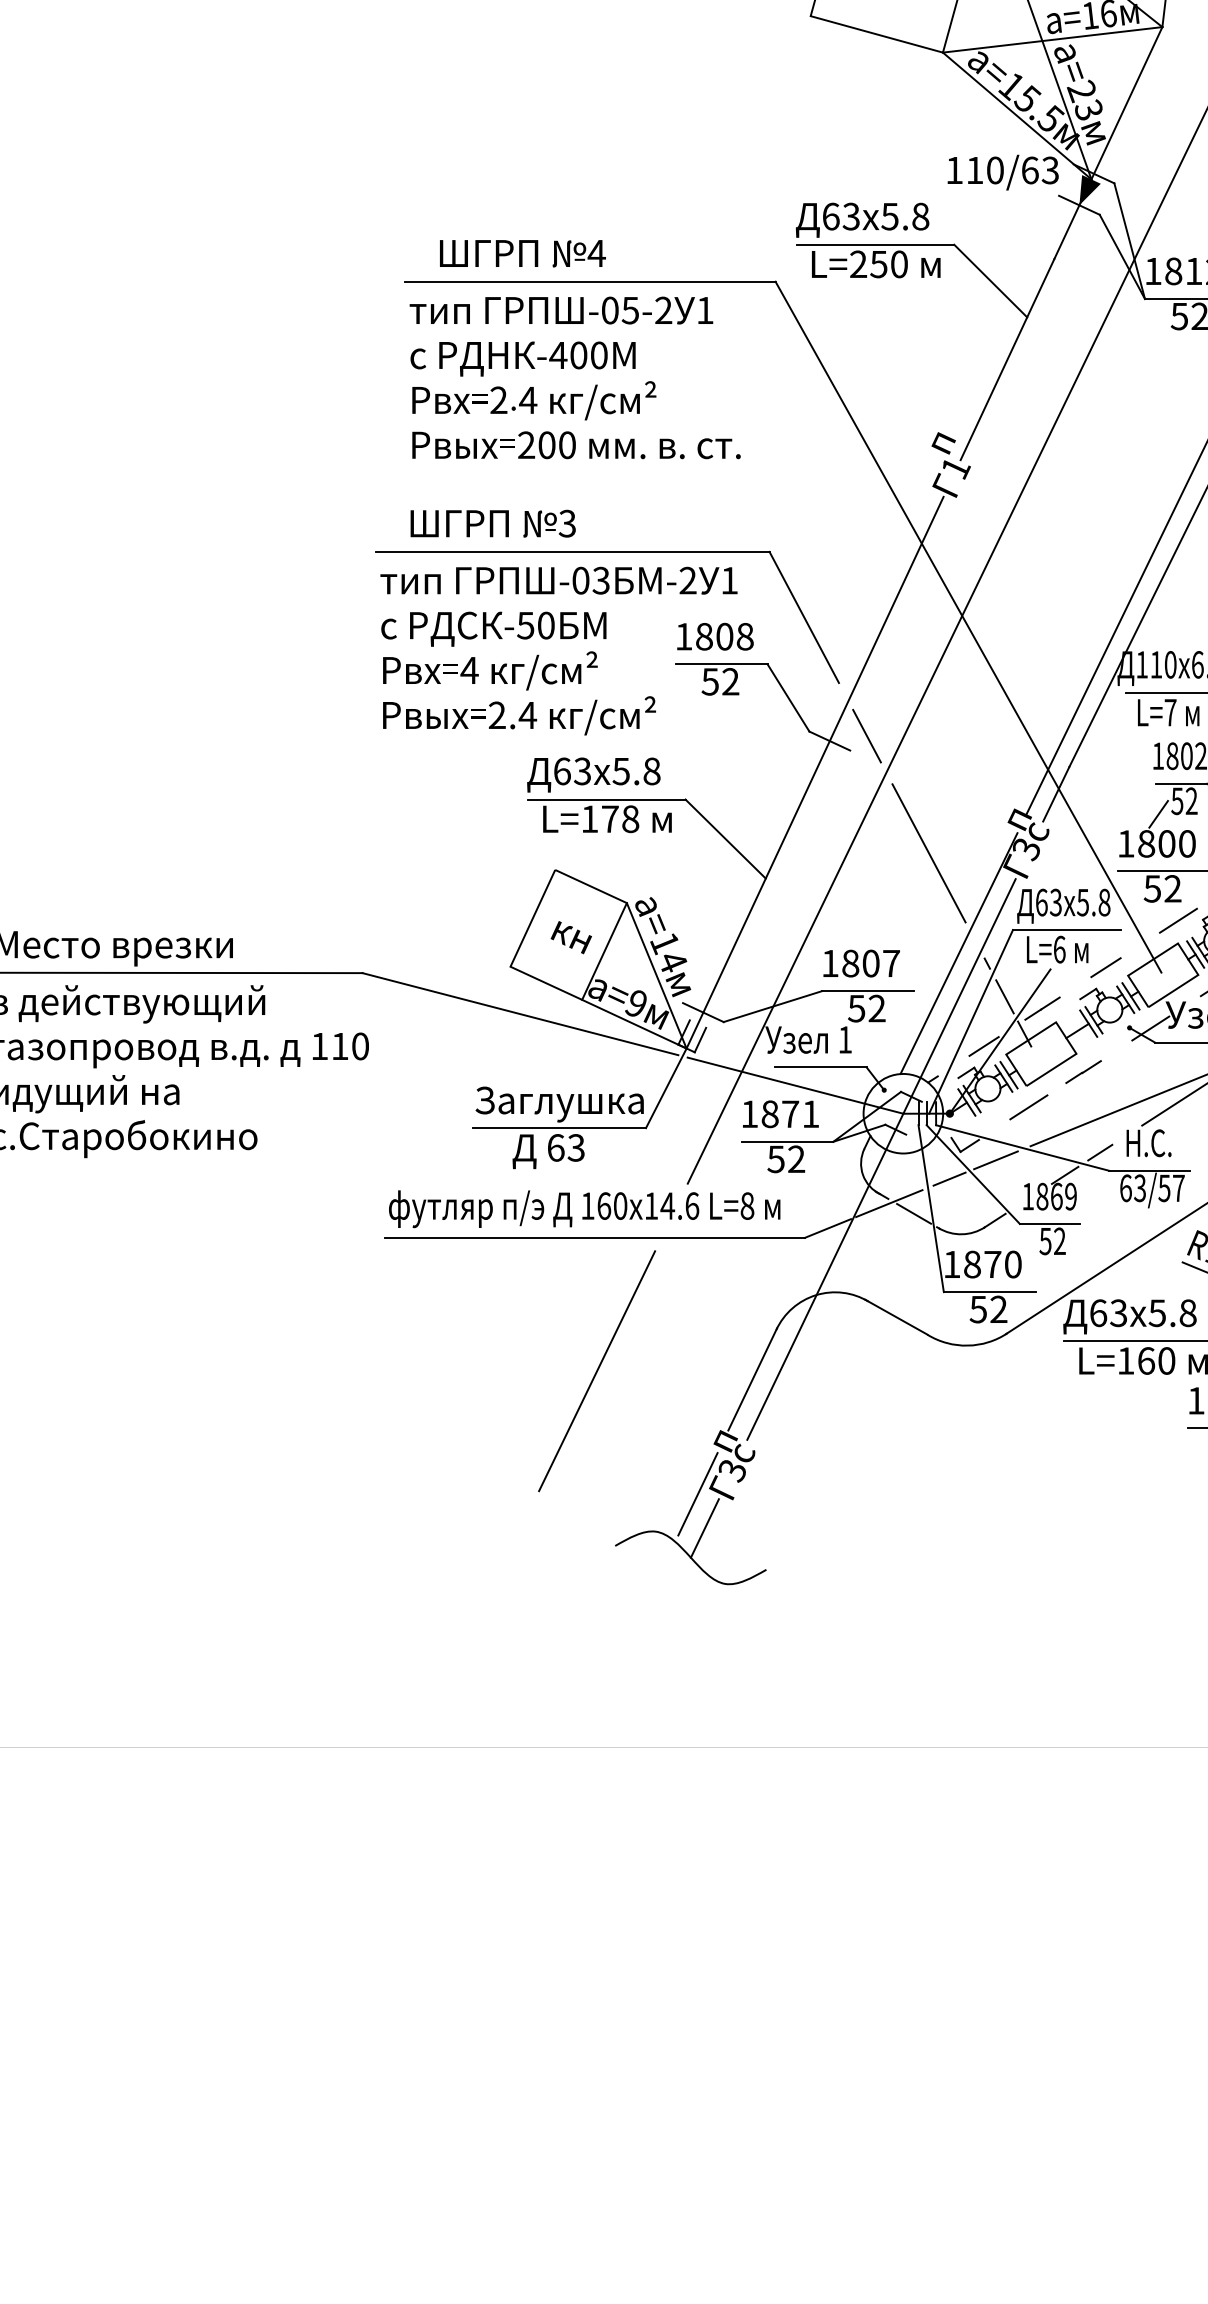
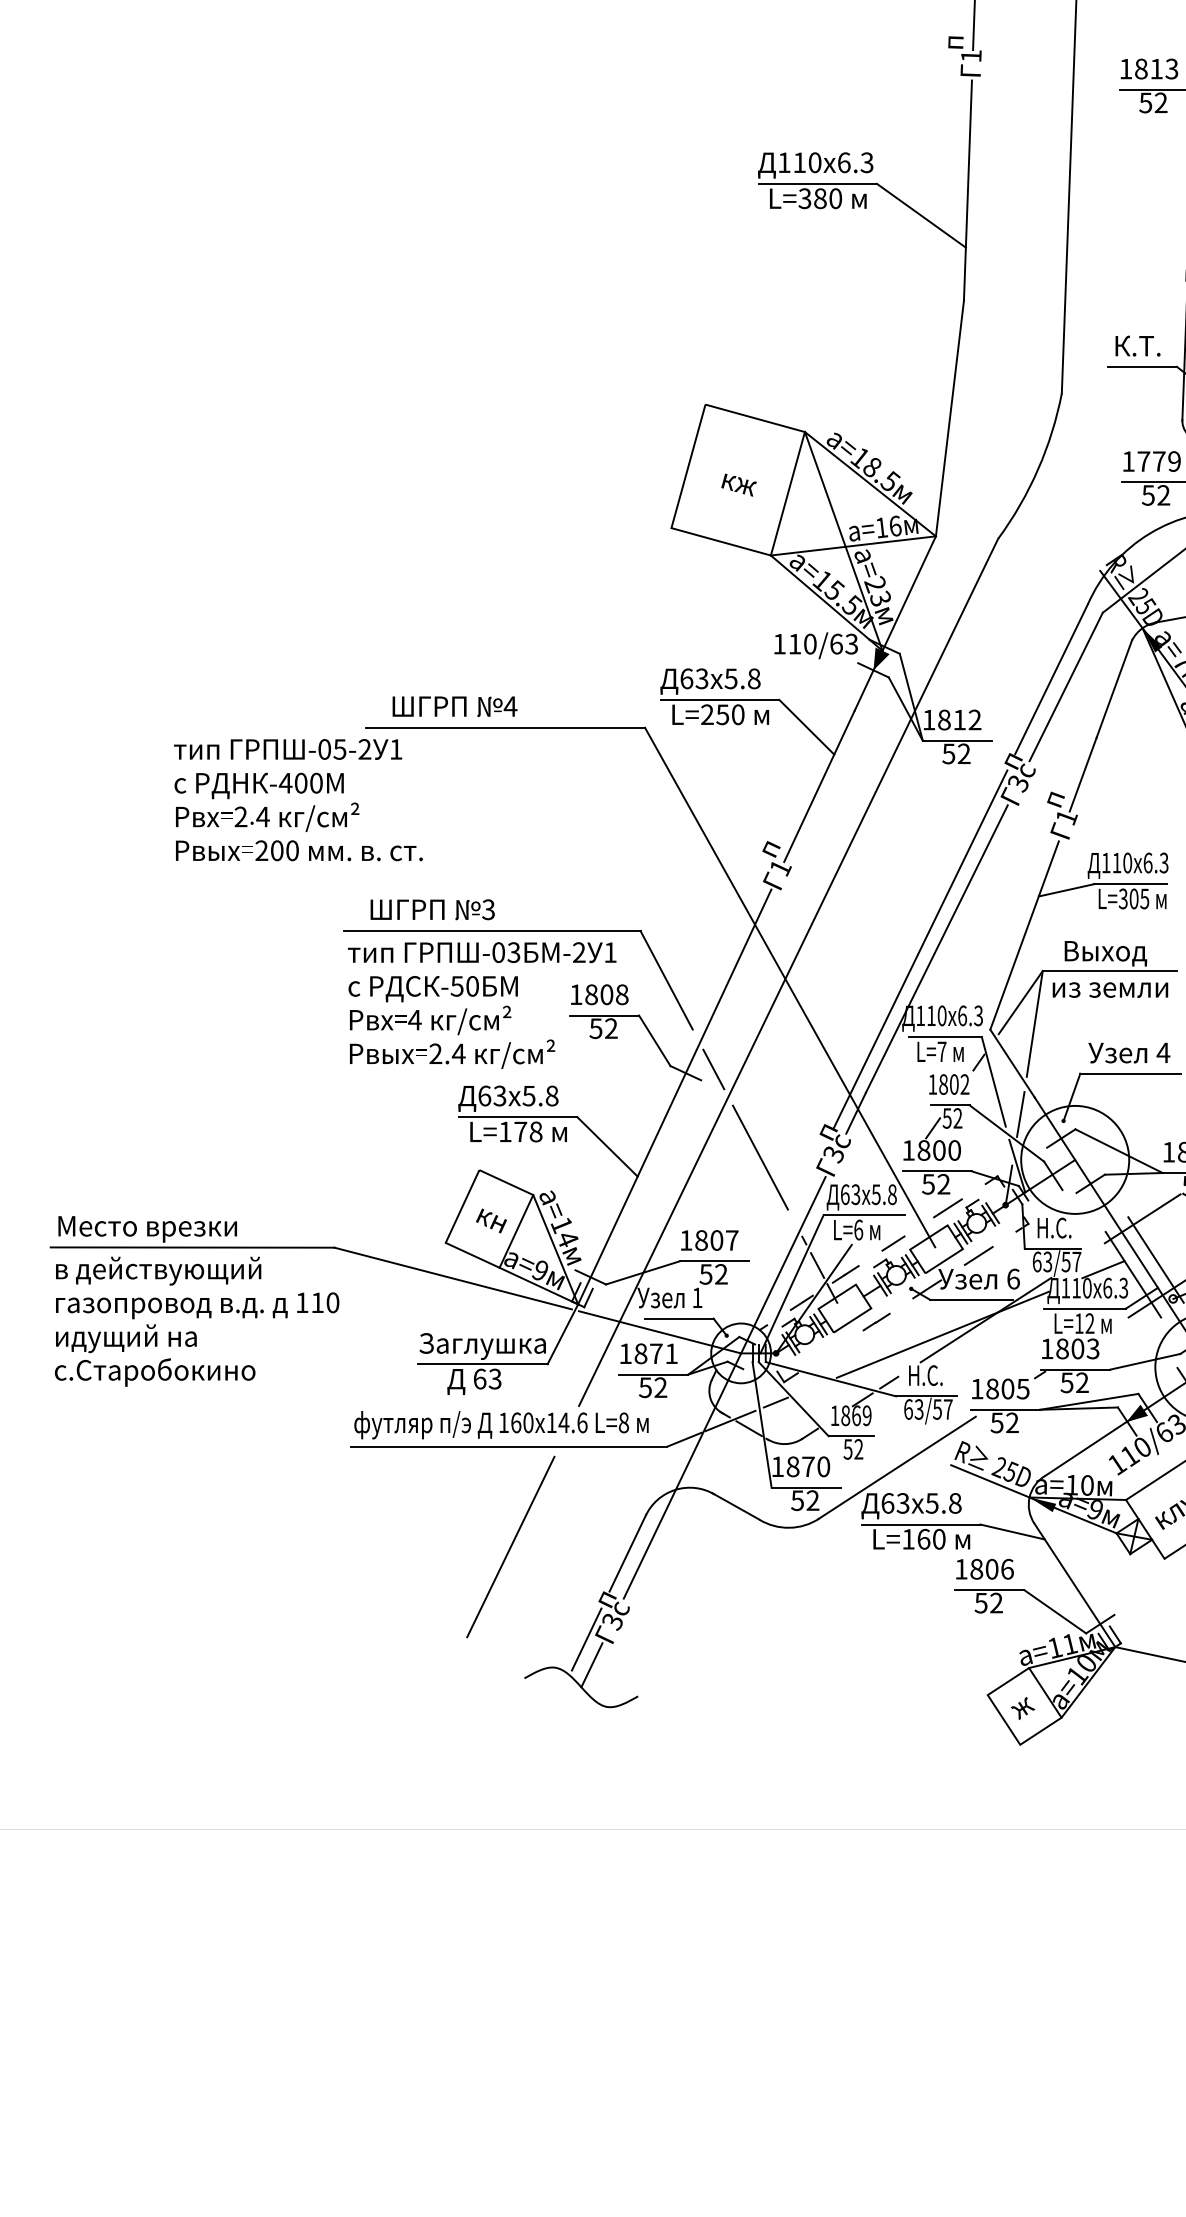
text: (575, 378) -> (298, 800), moved
line: (958, 952) -> (782, 1232), removed
line: (1028, 1107) -> (835, 1348), removed
line: (995, 1160) -> (810, 1388), removed

